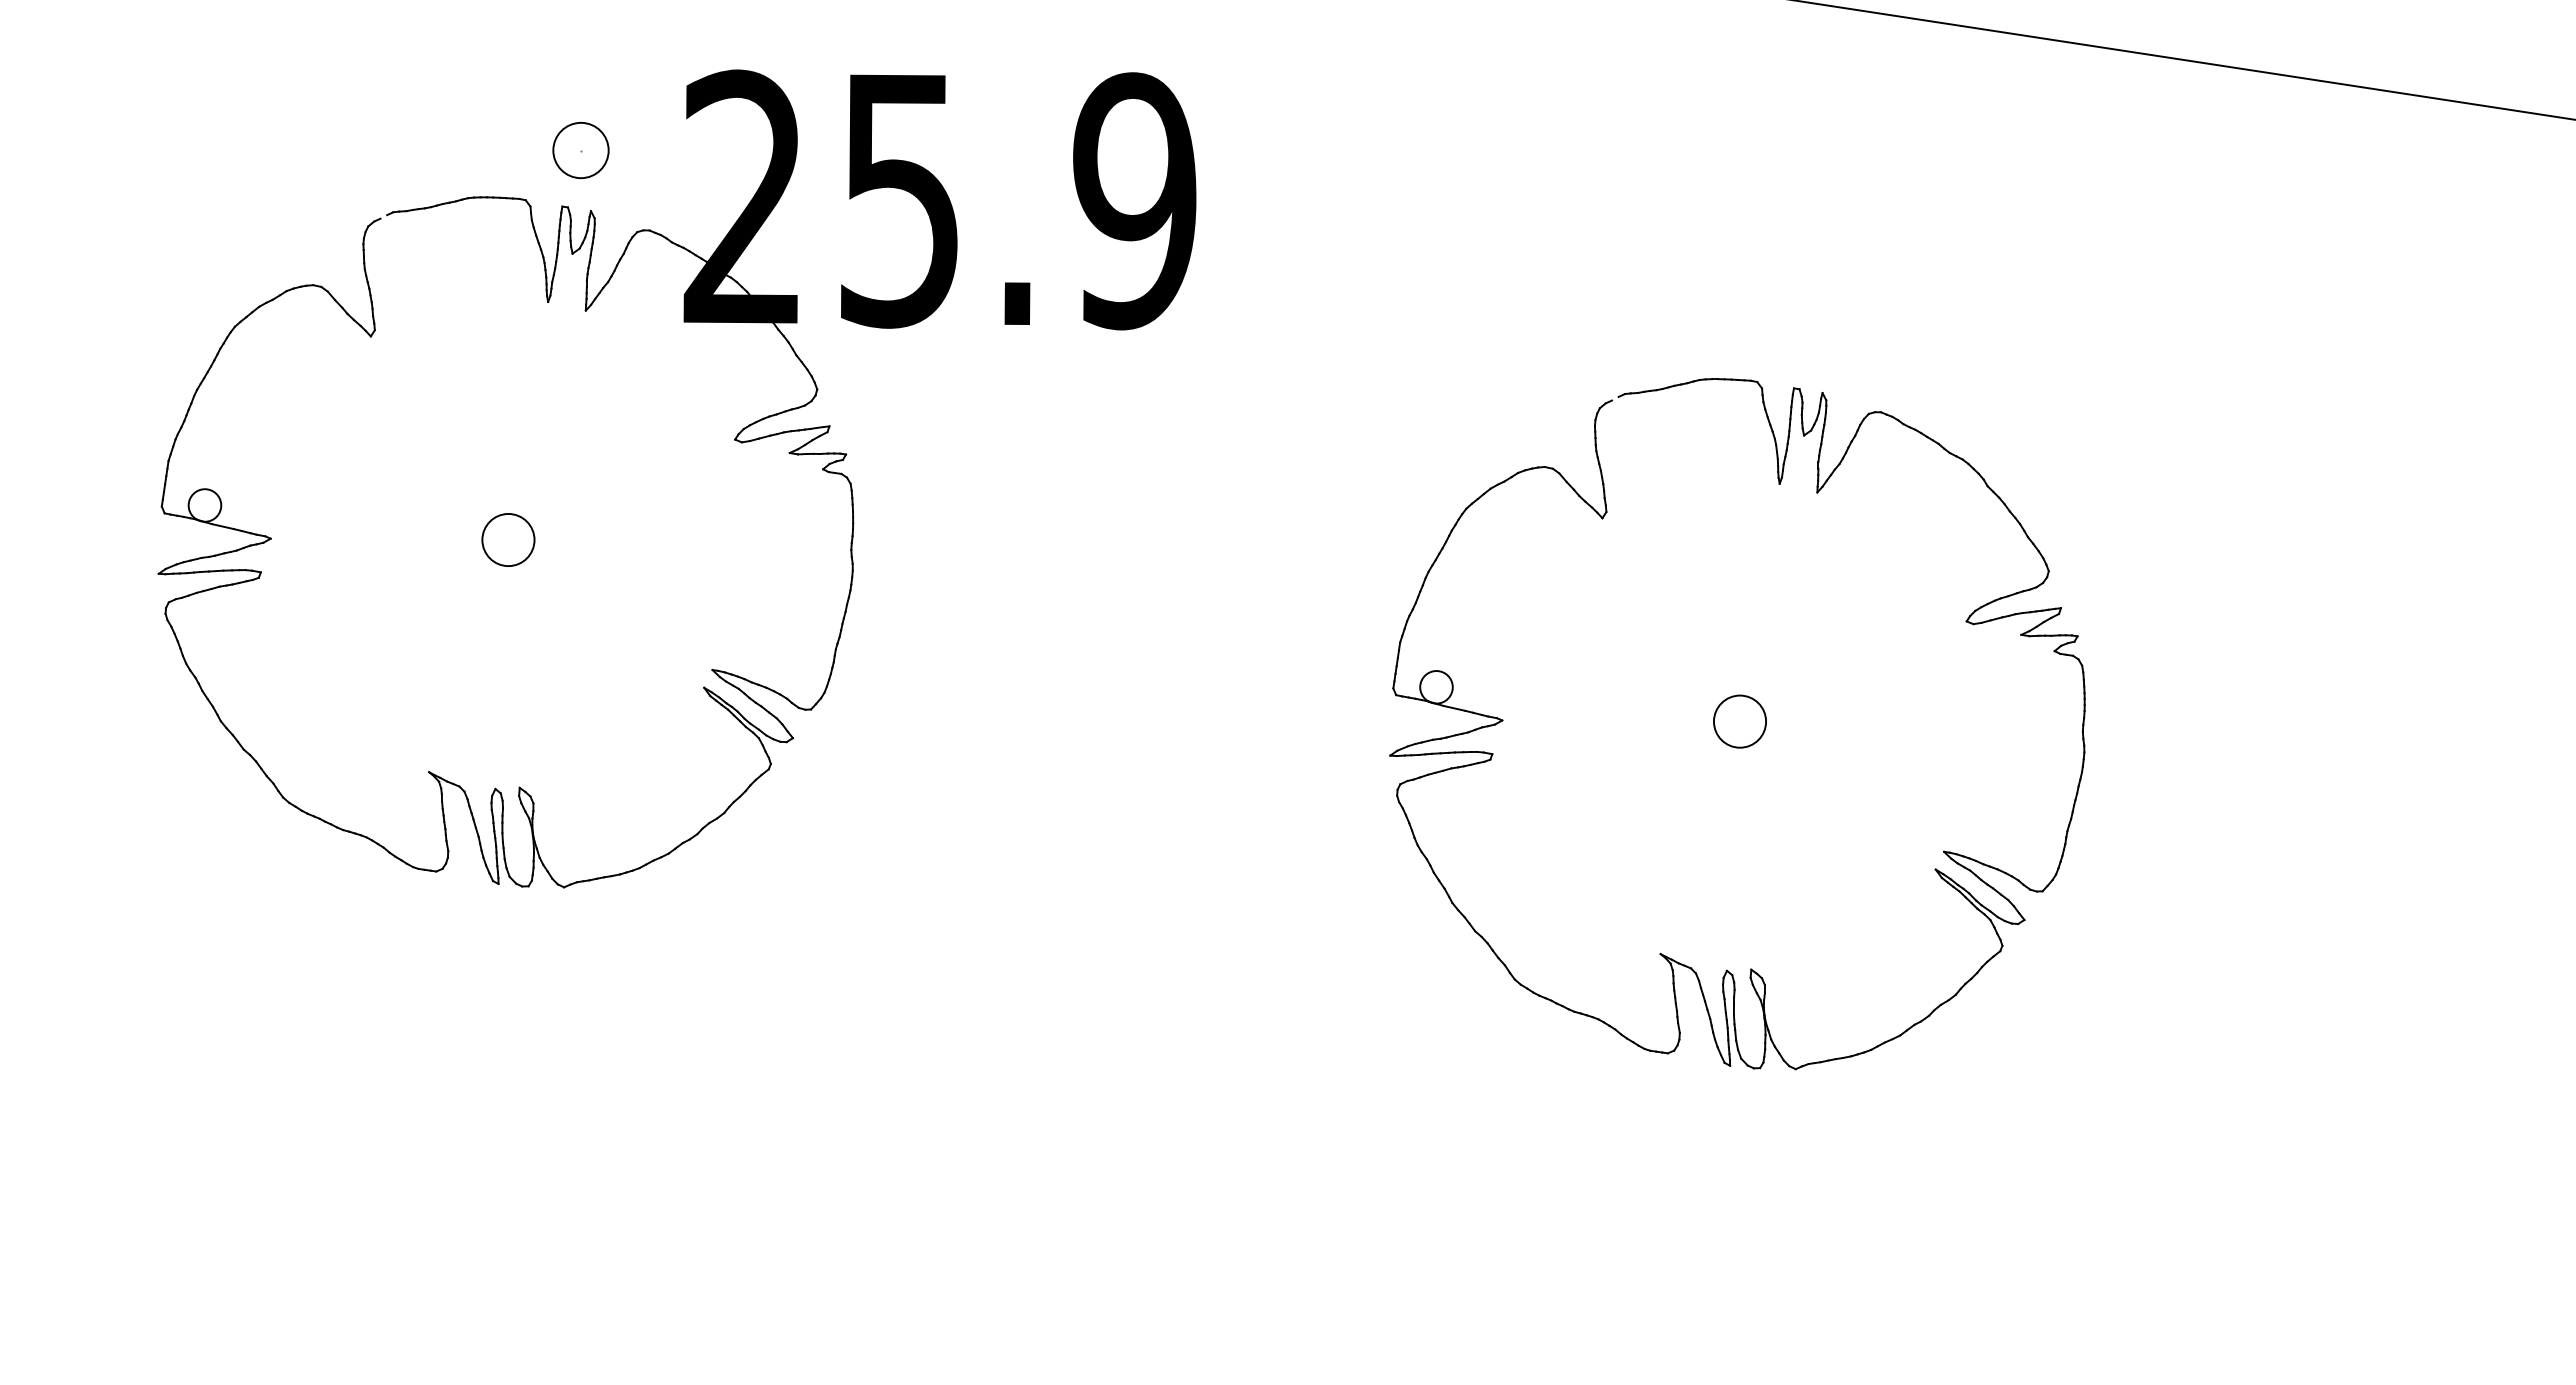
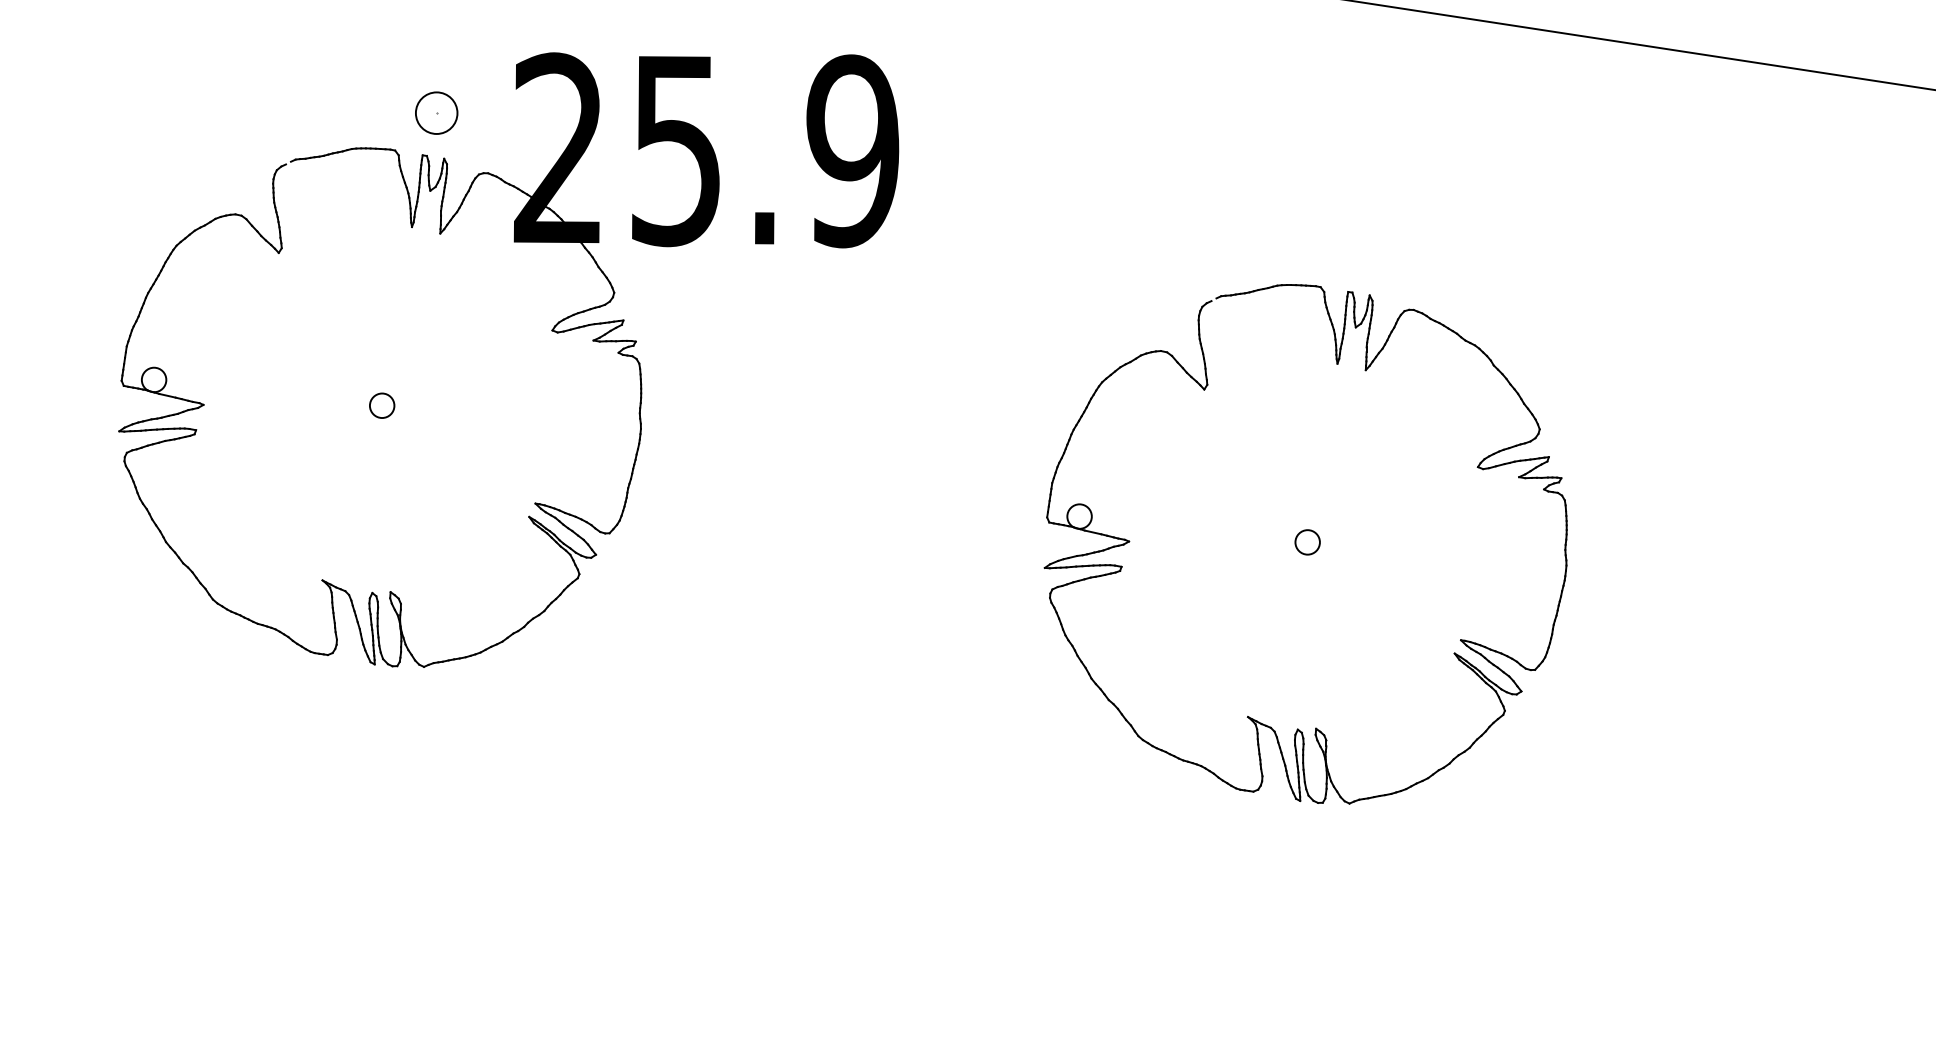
circle: (508, 539) -> (382, 405), size x0.62
circle: (1739, 721) -> (1307, 542), size x0.62

